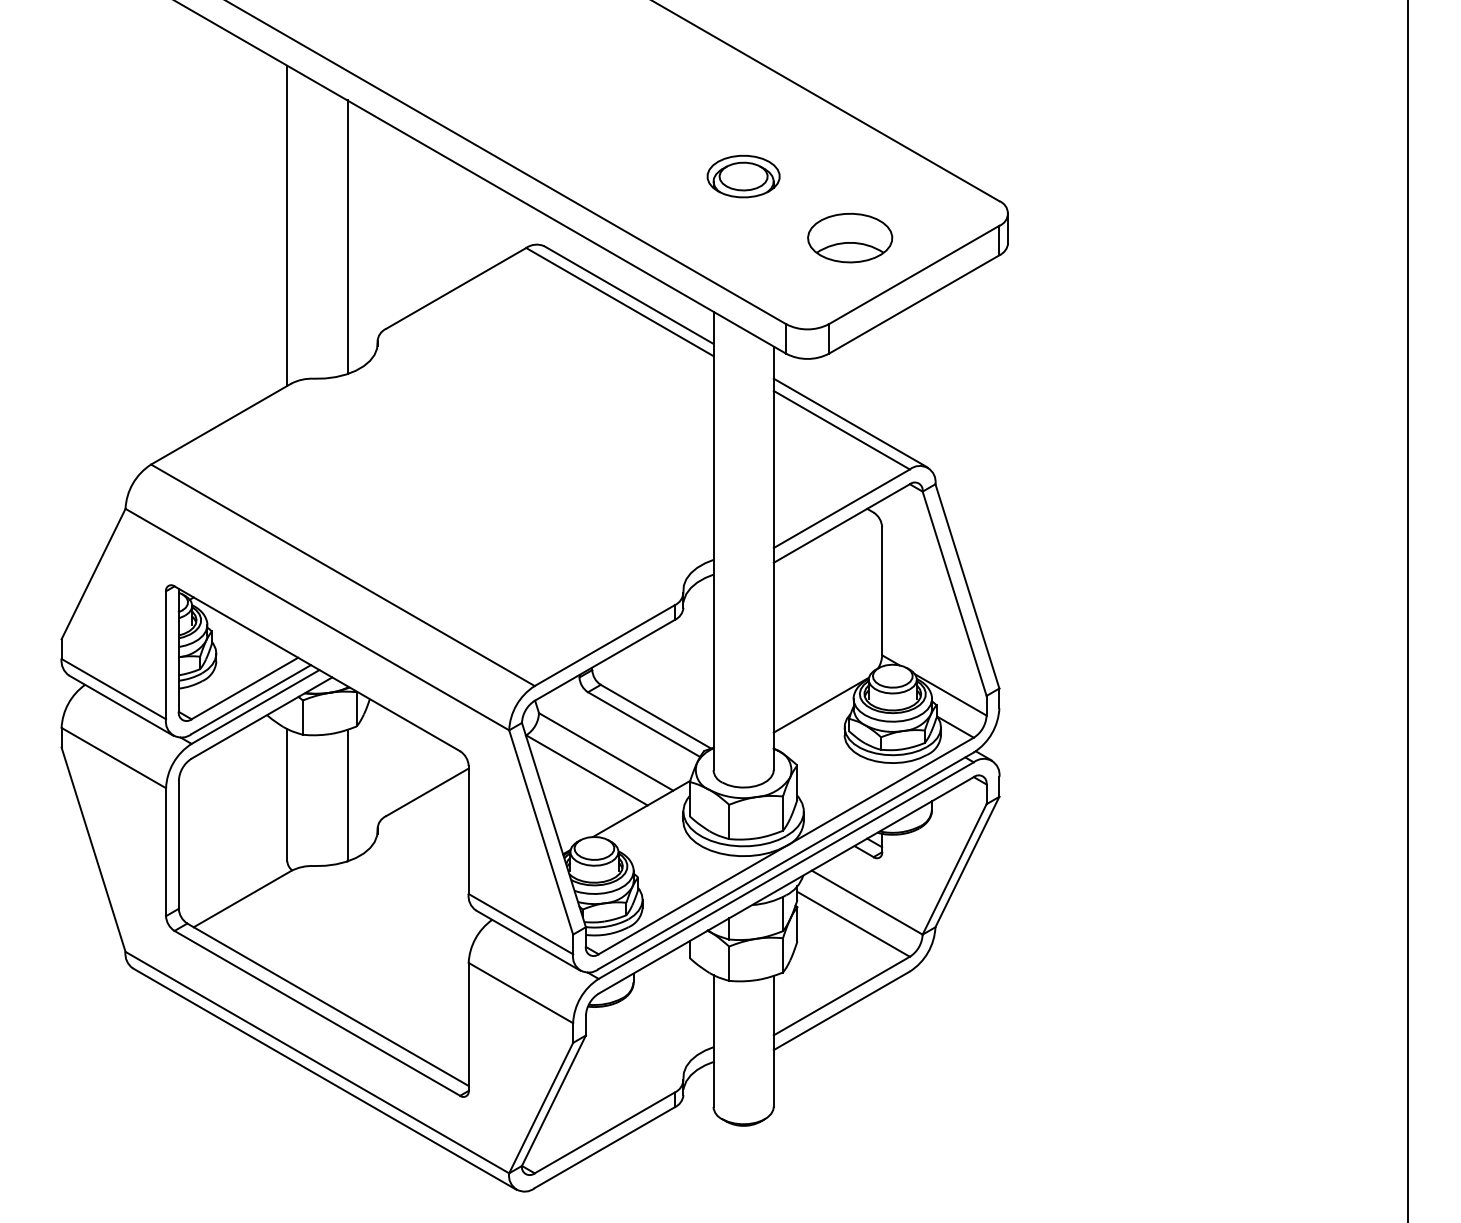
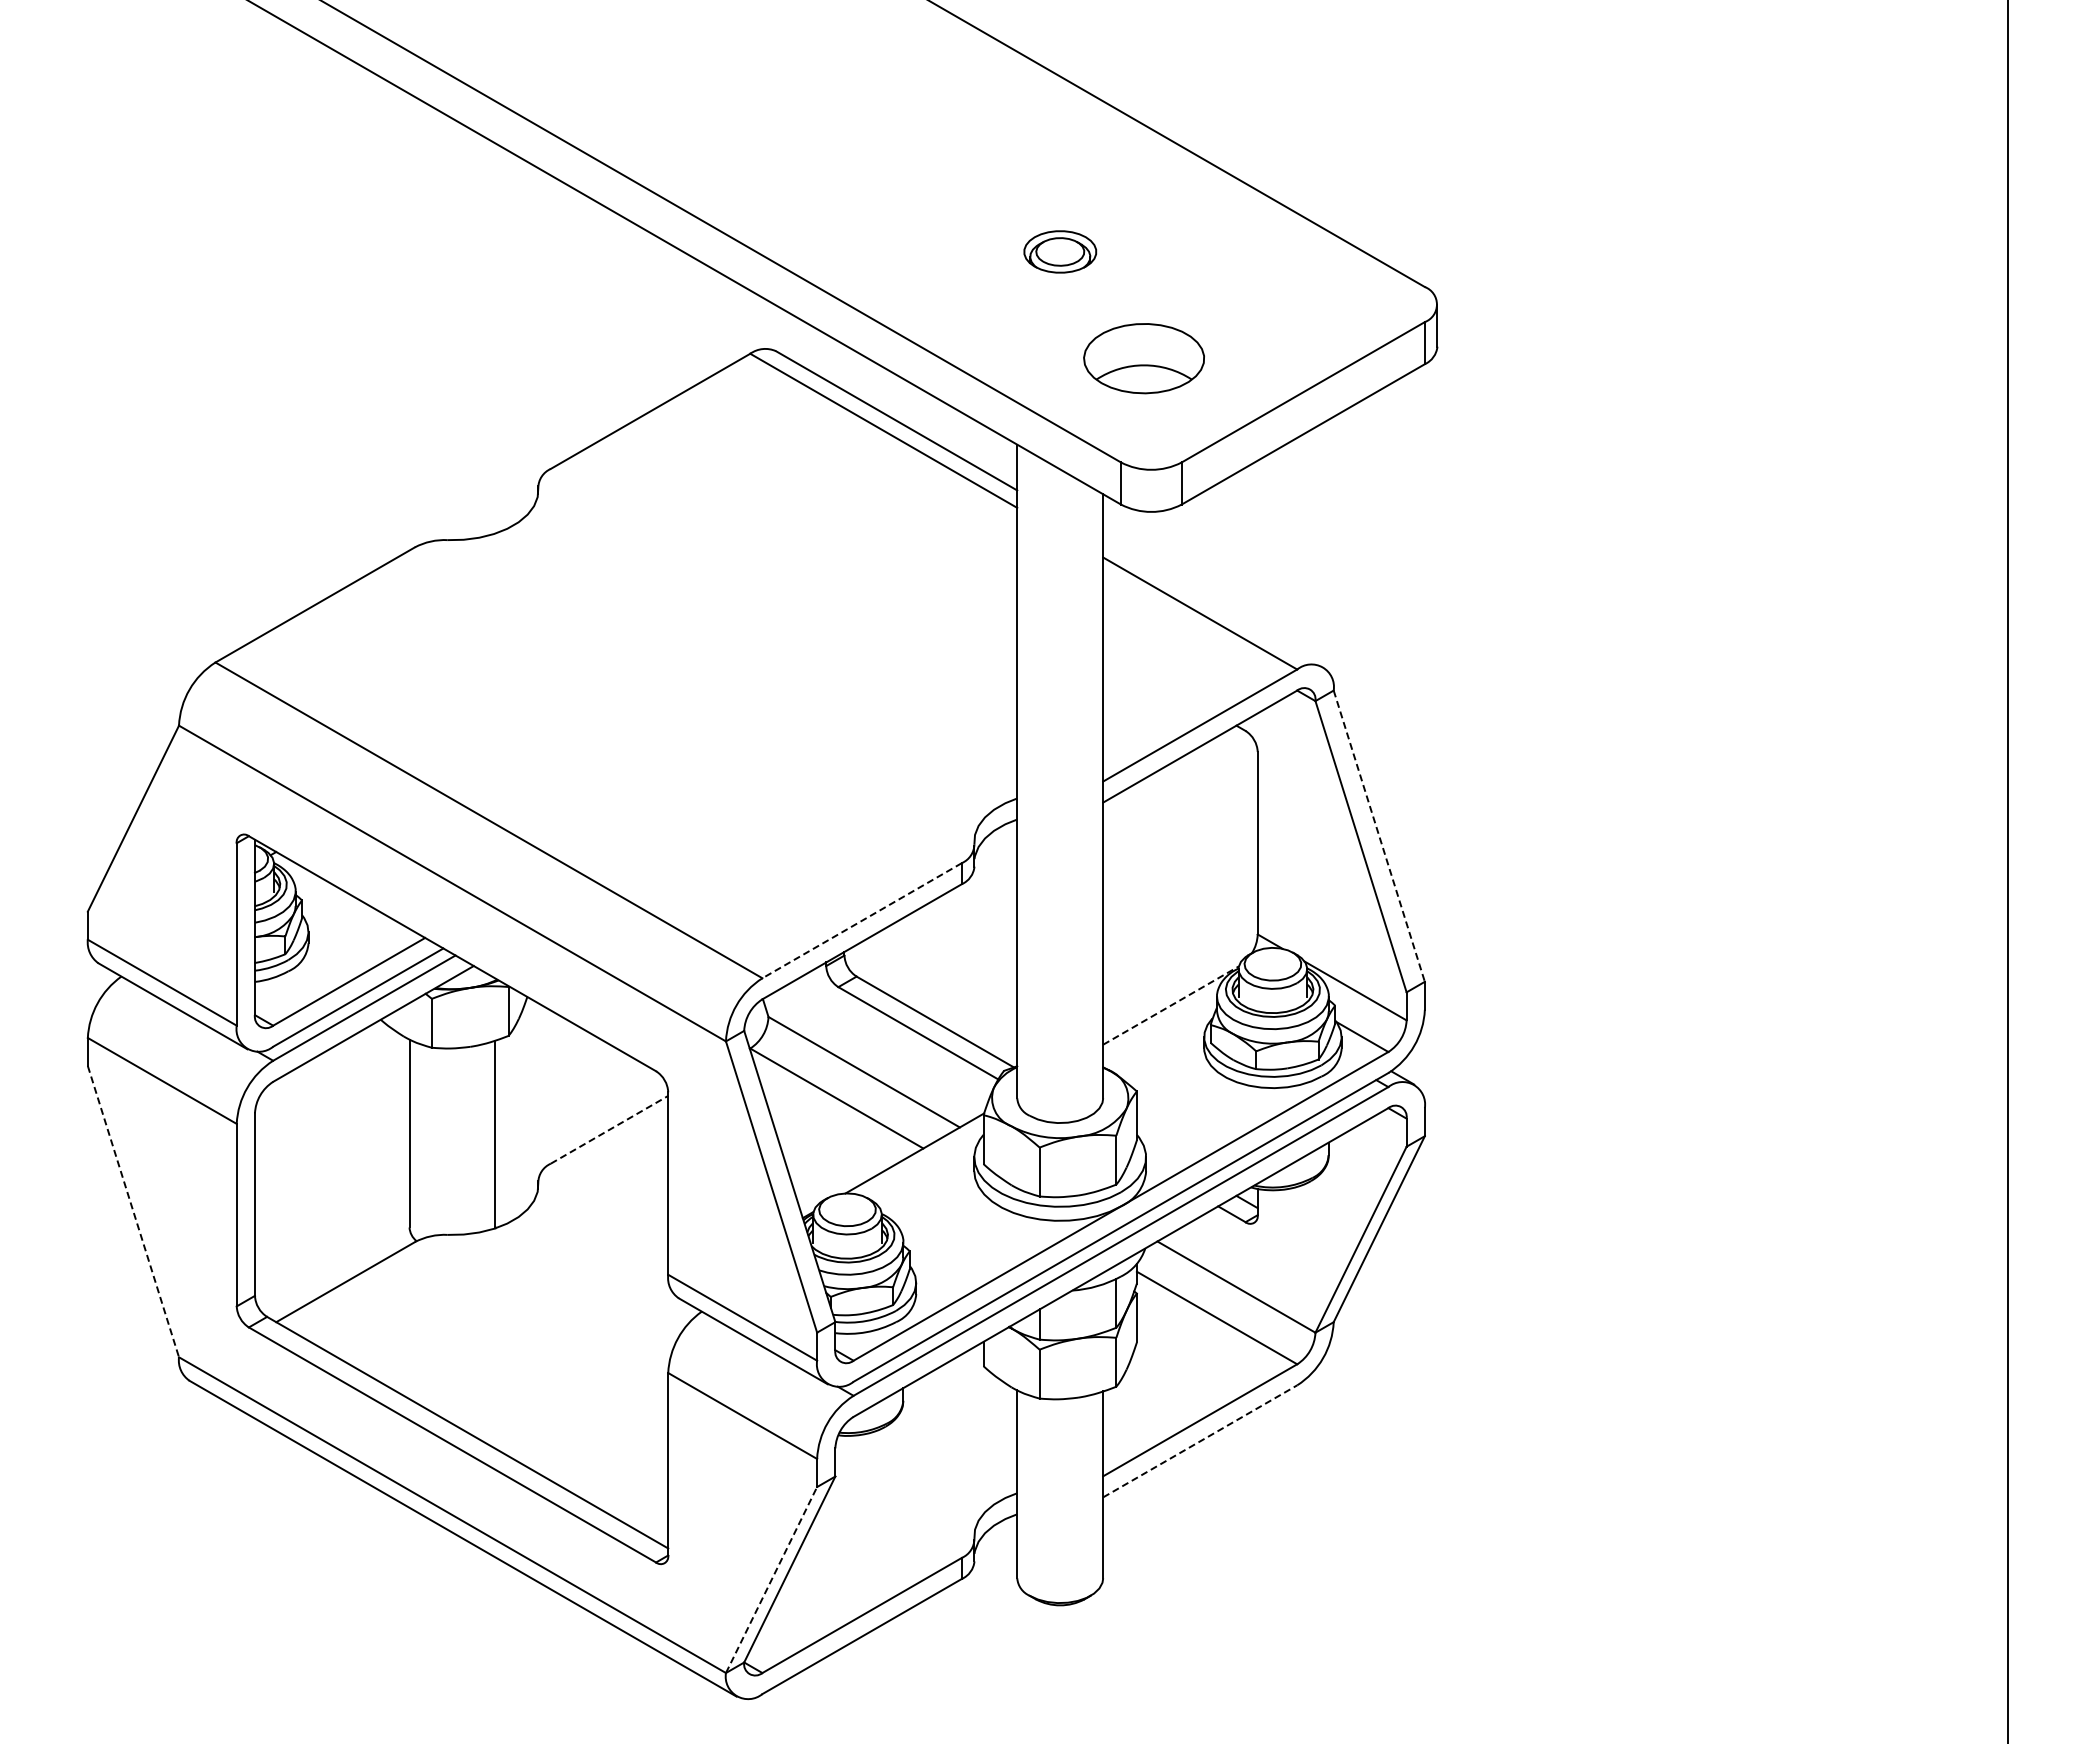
part: (743, 176) -> (1060, 251), size x0.7
line: (287, 225) -> (409, 321), removed
line: (347, 237) -> (495, 338), removed
part: (849, 238) -> (1143, 358), moved
line: (851, 423) -> (1213, 603), removed
line: (967, 586) -> (1379, 836), solid -> dashed
line: (604, 645) -> (861, 920), solid -> dashed
line: (821, 705) -> (1171, 1005), solid -> dashed
line: (427, 792) -> (609, 1129), solid -> dashed
line: (93, 849) -> (133, 1211), solid -> dashed
line: (842, 1010) -> (1200, 1441), solid -> dashed
line: (541, 1108) -> (771, 1580), solid -> dashed

